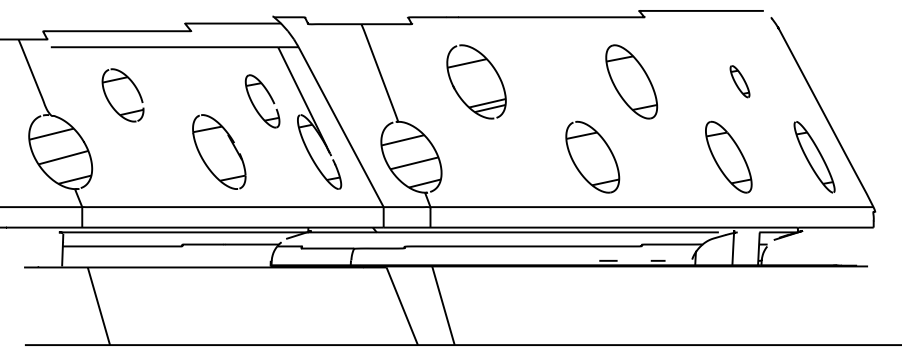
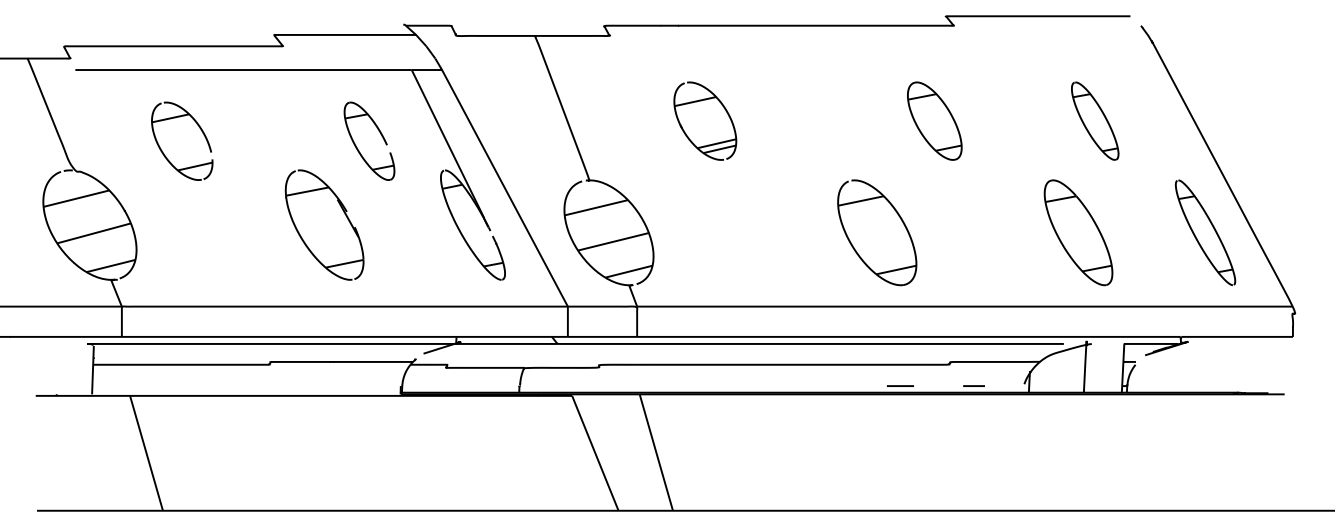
part: (476, 81) -> (705, 120), size x0.71
part: (631, 81) -> (934, 120), size x0.71
part: (739, 81) -> (1094, 120), size x1.67
part: (270, 98) -> (381, 136), moved

